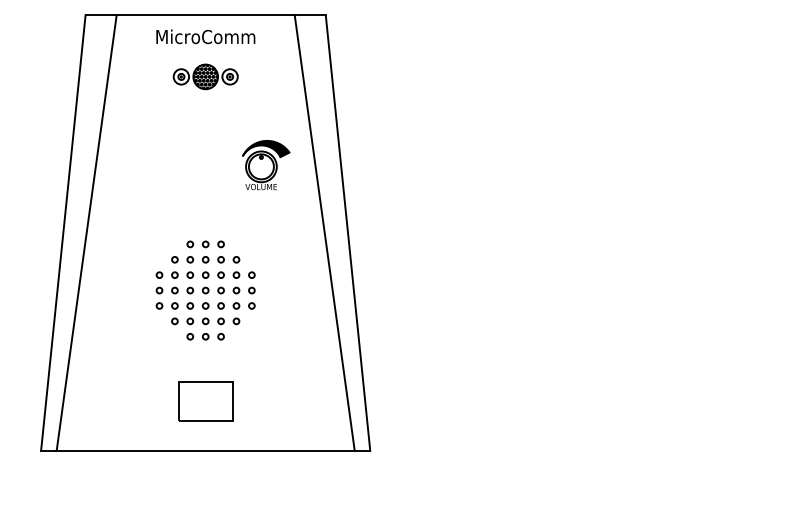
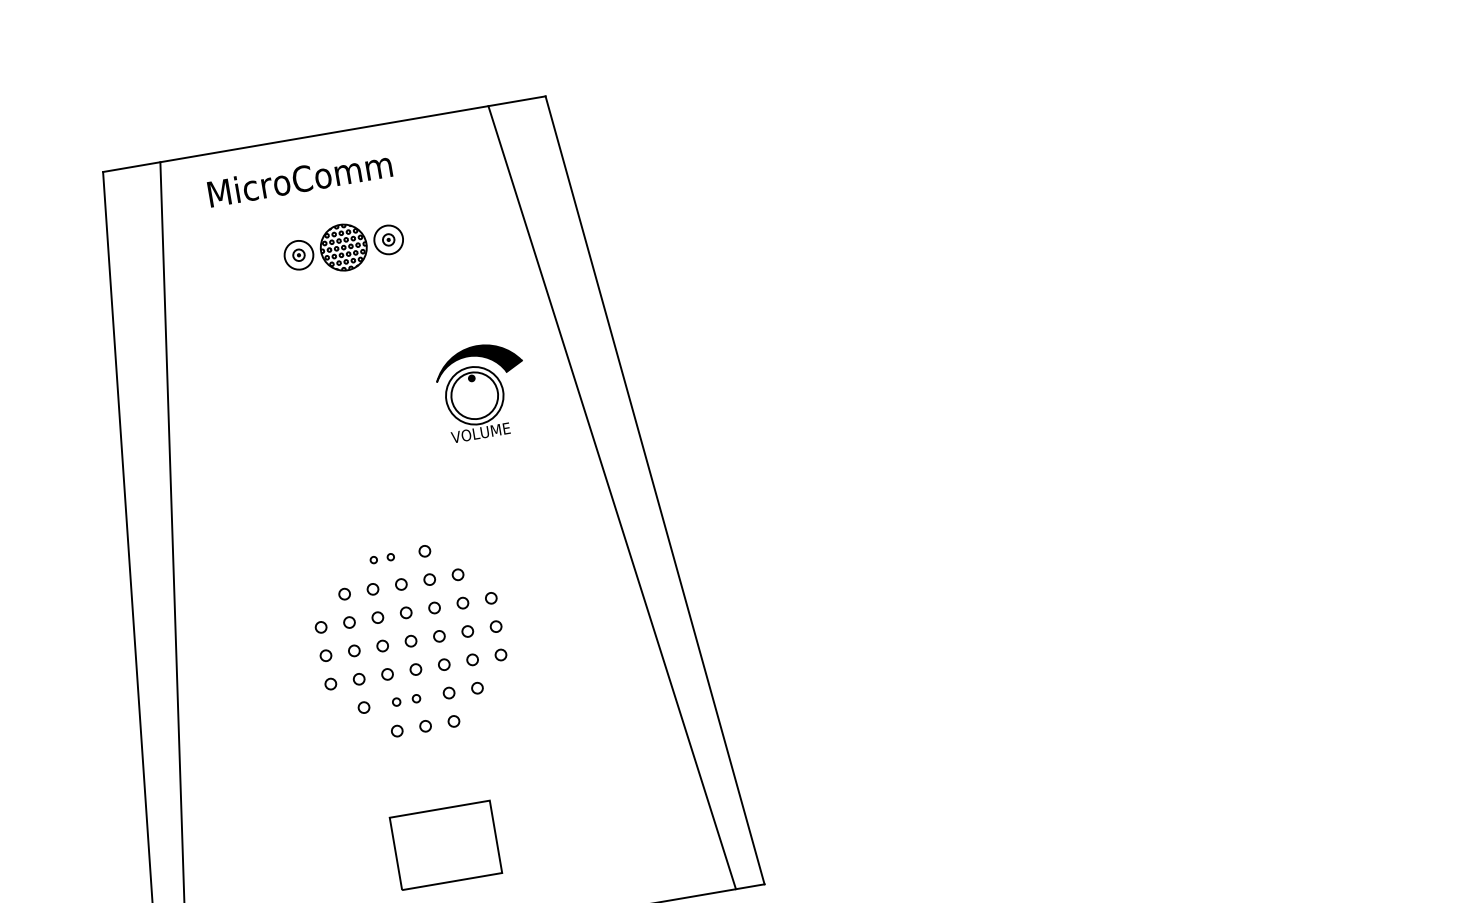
text: (205, 36) -> (299, 178), moved
part: (197, 244) -> (381, 558), size x0.6
part: (197, 321) -> (405, 700), size x0.7

